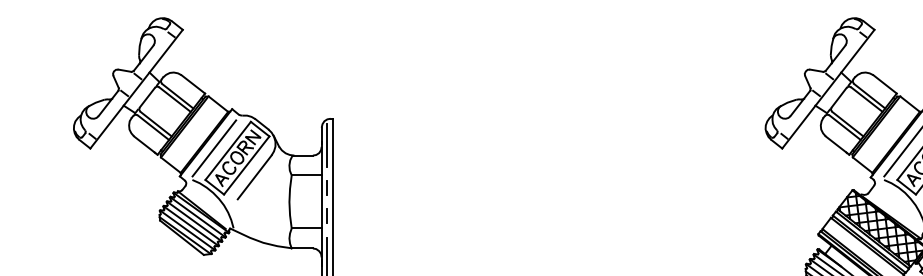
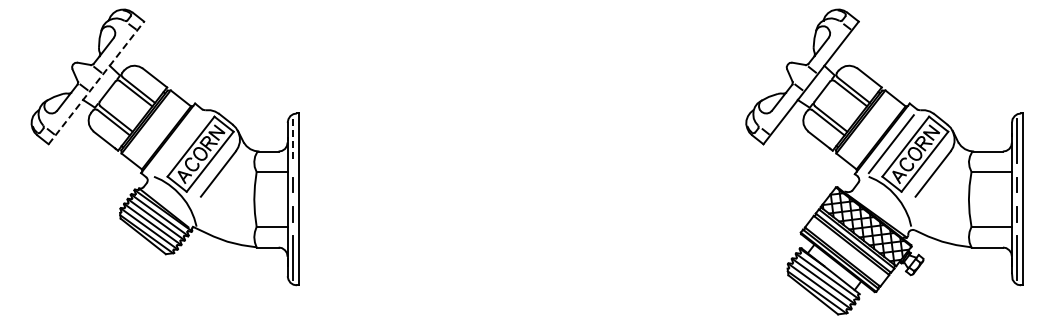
line: (136, 88) -> (96, 82), solid -> dashed
line: (326, 145) -> (292, 141), solid -> dashed
line: (214, 148) -> (176, 144), removed

